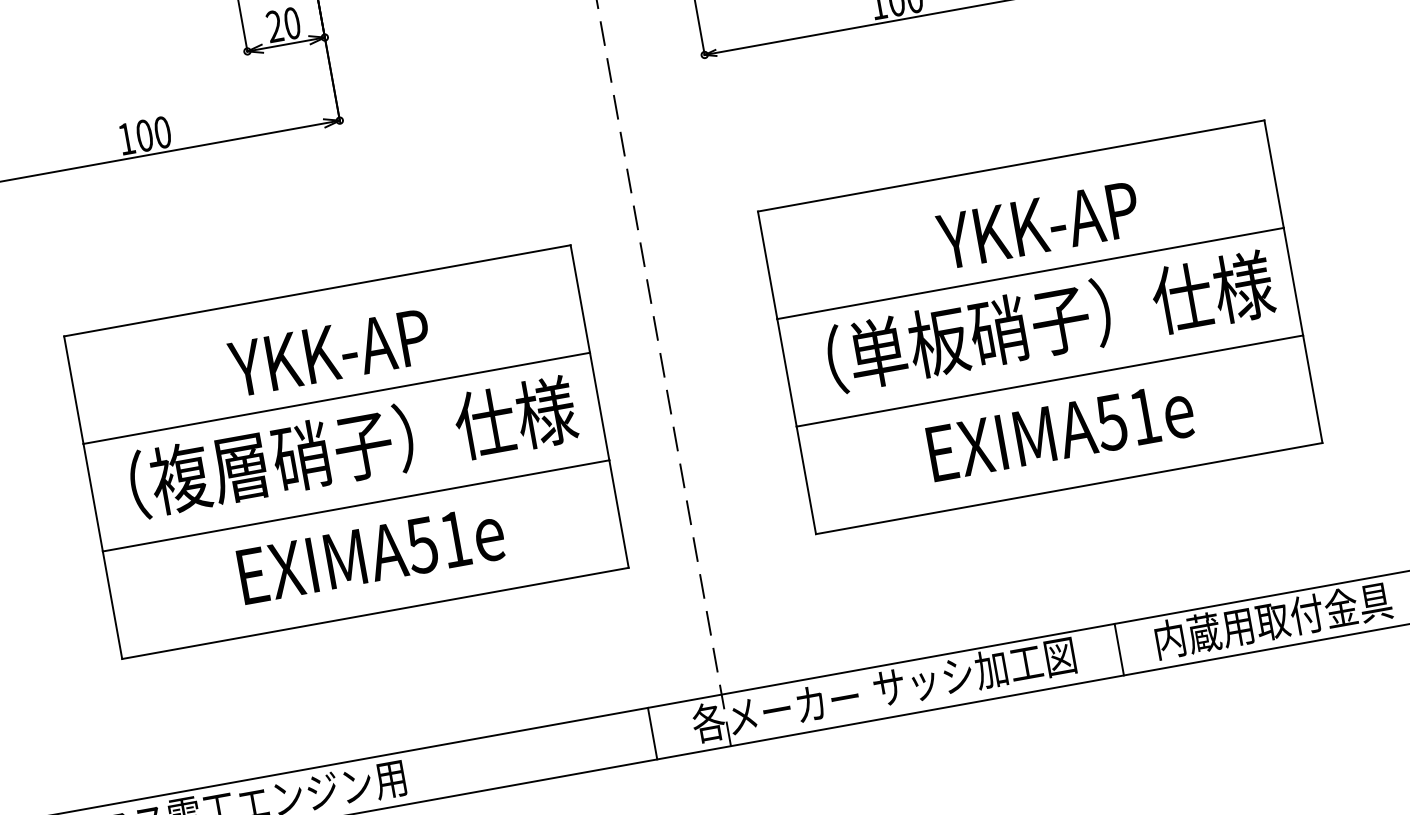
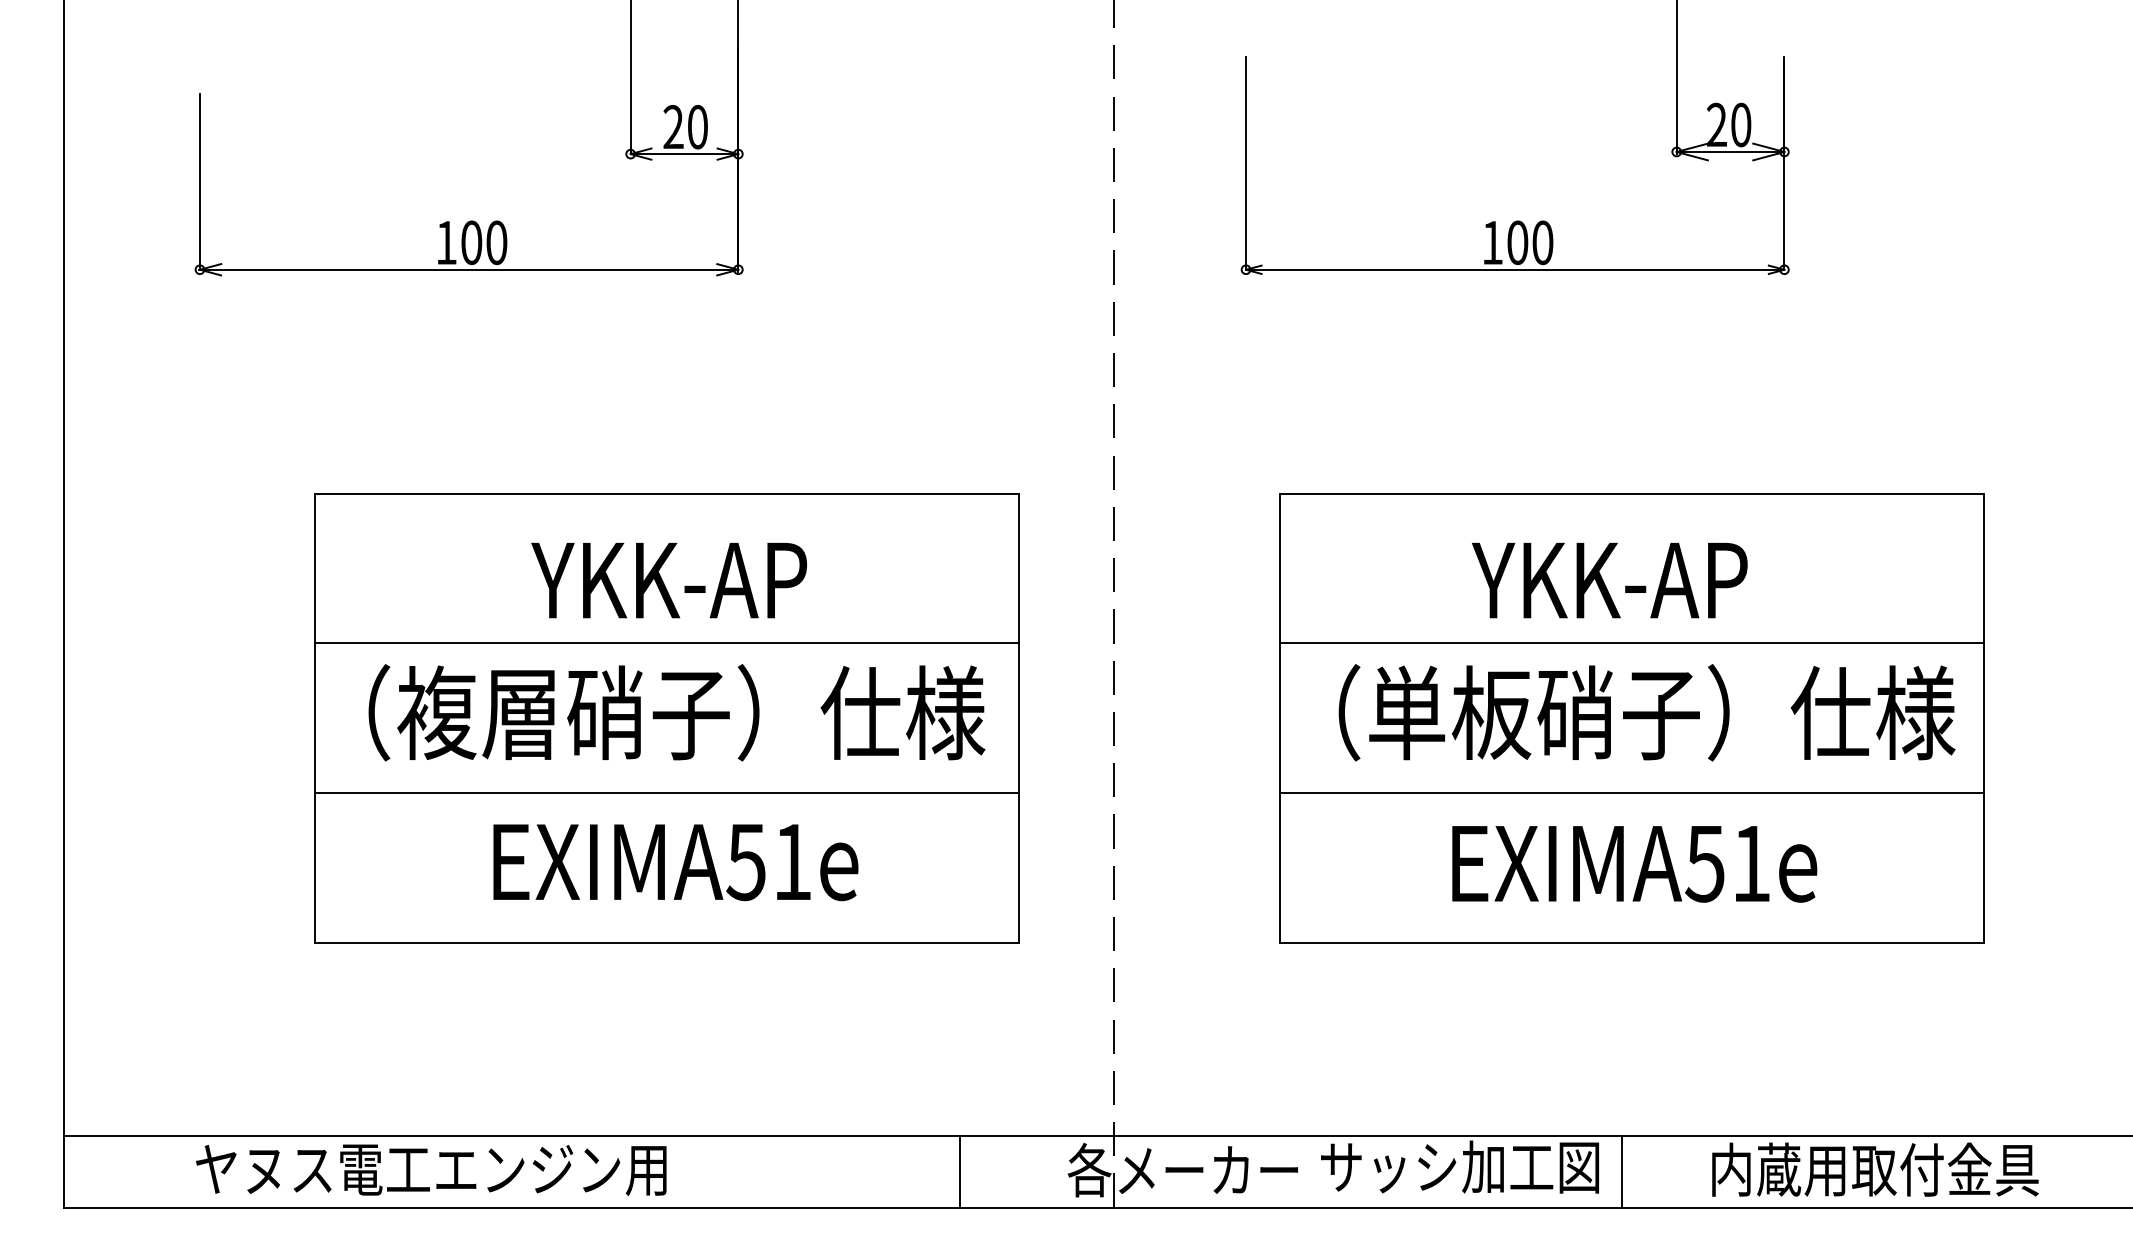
text: (1038, 225) -> (1609, 580), moved
line: (1119, 649) -> (1621, 1171), moved
line: (652, 733) -> (960, 1171), moved

